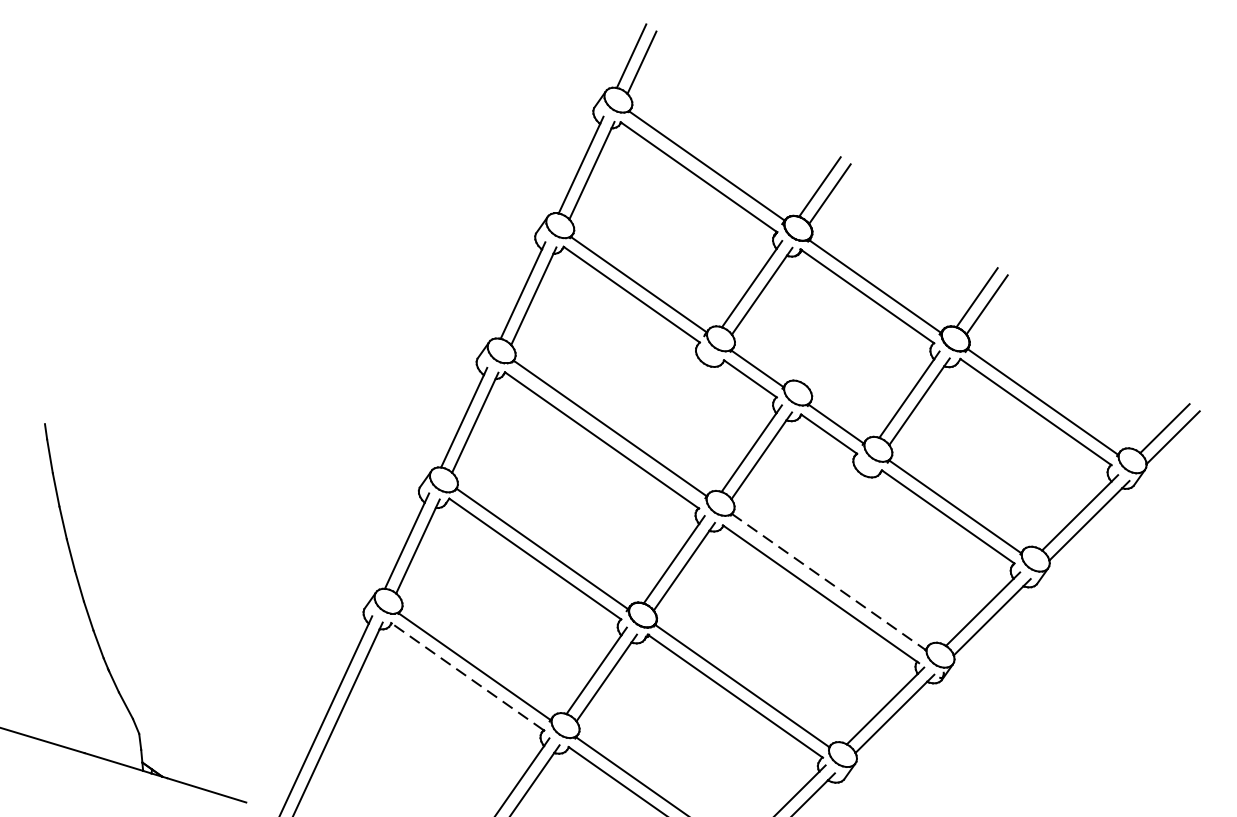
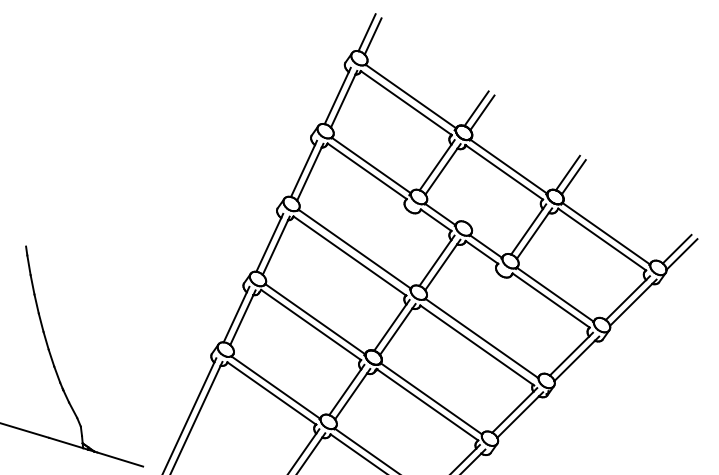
line: (828, 582) -> (481, 338), dashed -> solid
line: (467, 676) -> (271, 393), dashed -> solid

